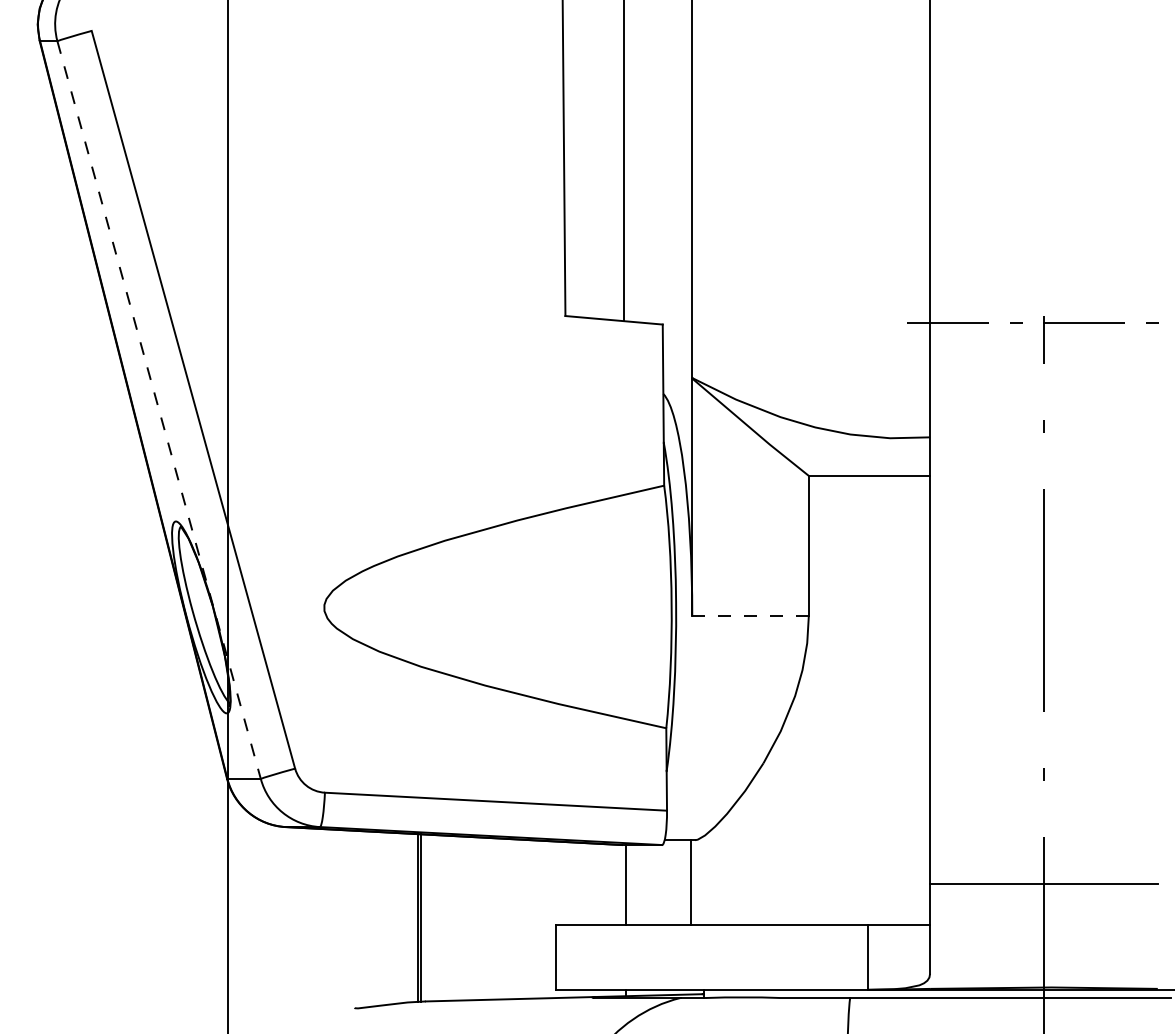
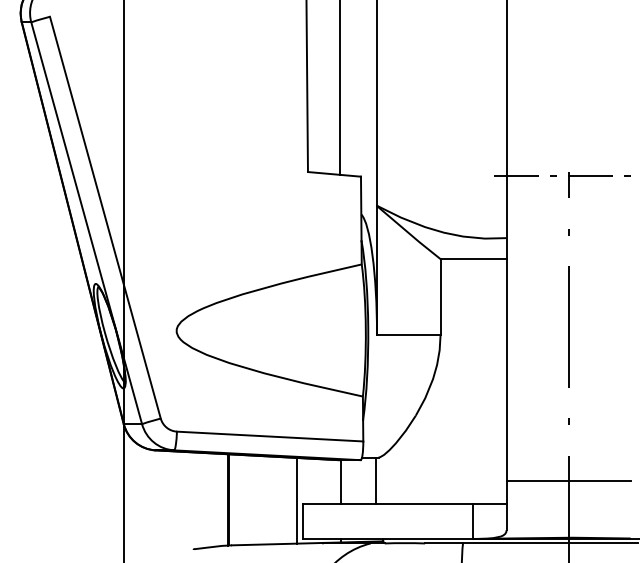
line: (158, 410) -> (86, 223), dashed -> solid
line: (749, 616) -> (408, 335), dashed -> solid
line: (546, 919) -> (297, 500), added

